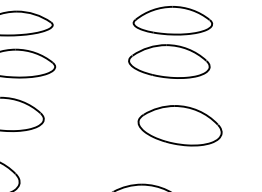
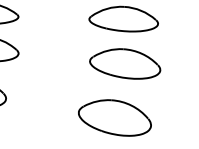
part: (169, 61) -> (125, 63), moved
part: (179, 125) -> (114, 117), moved

